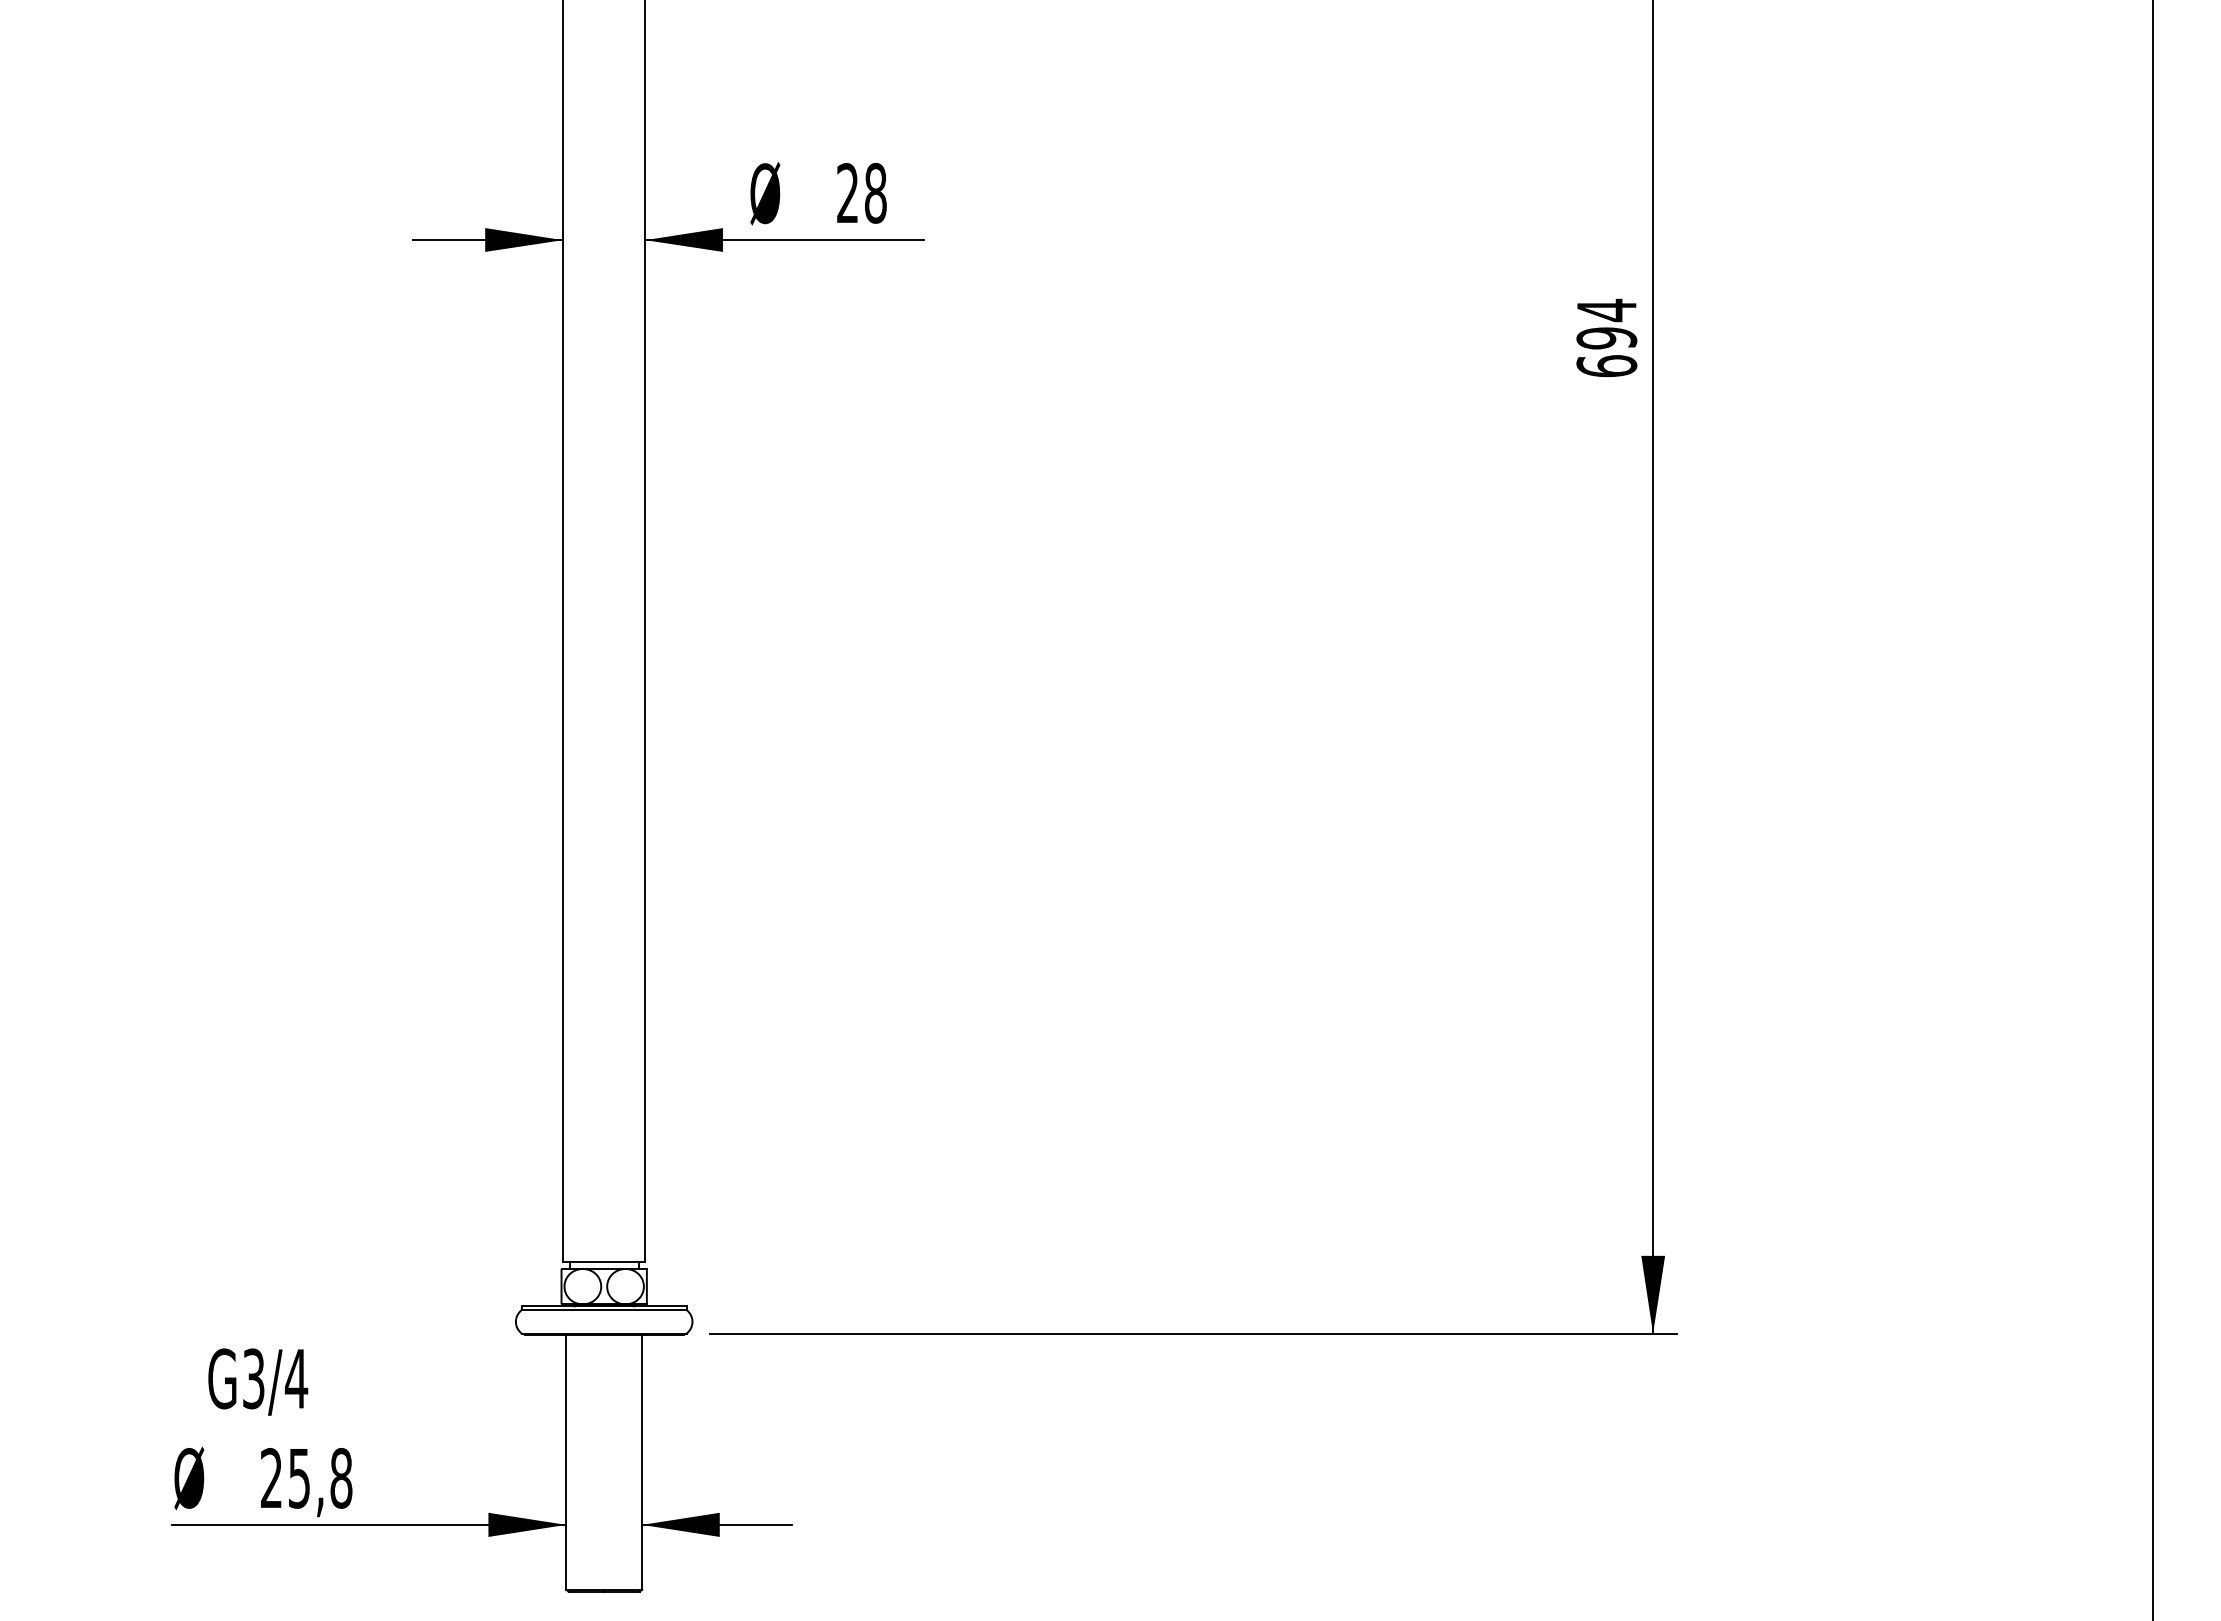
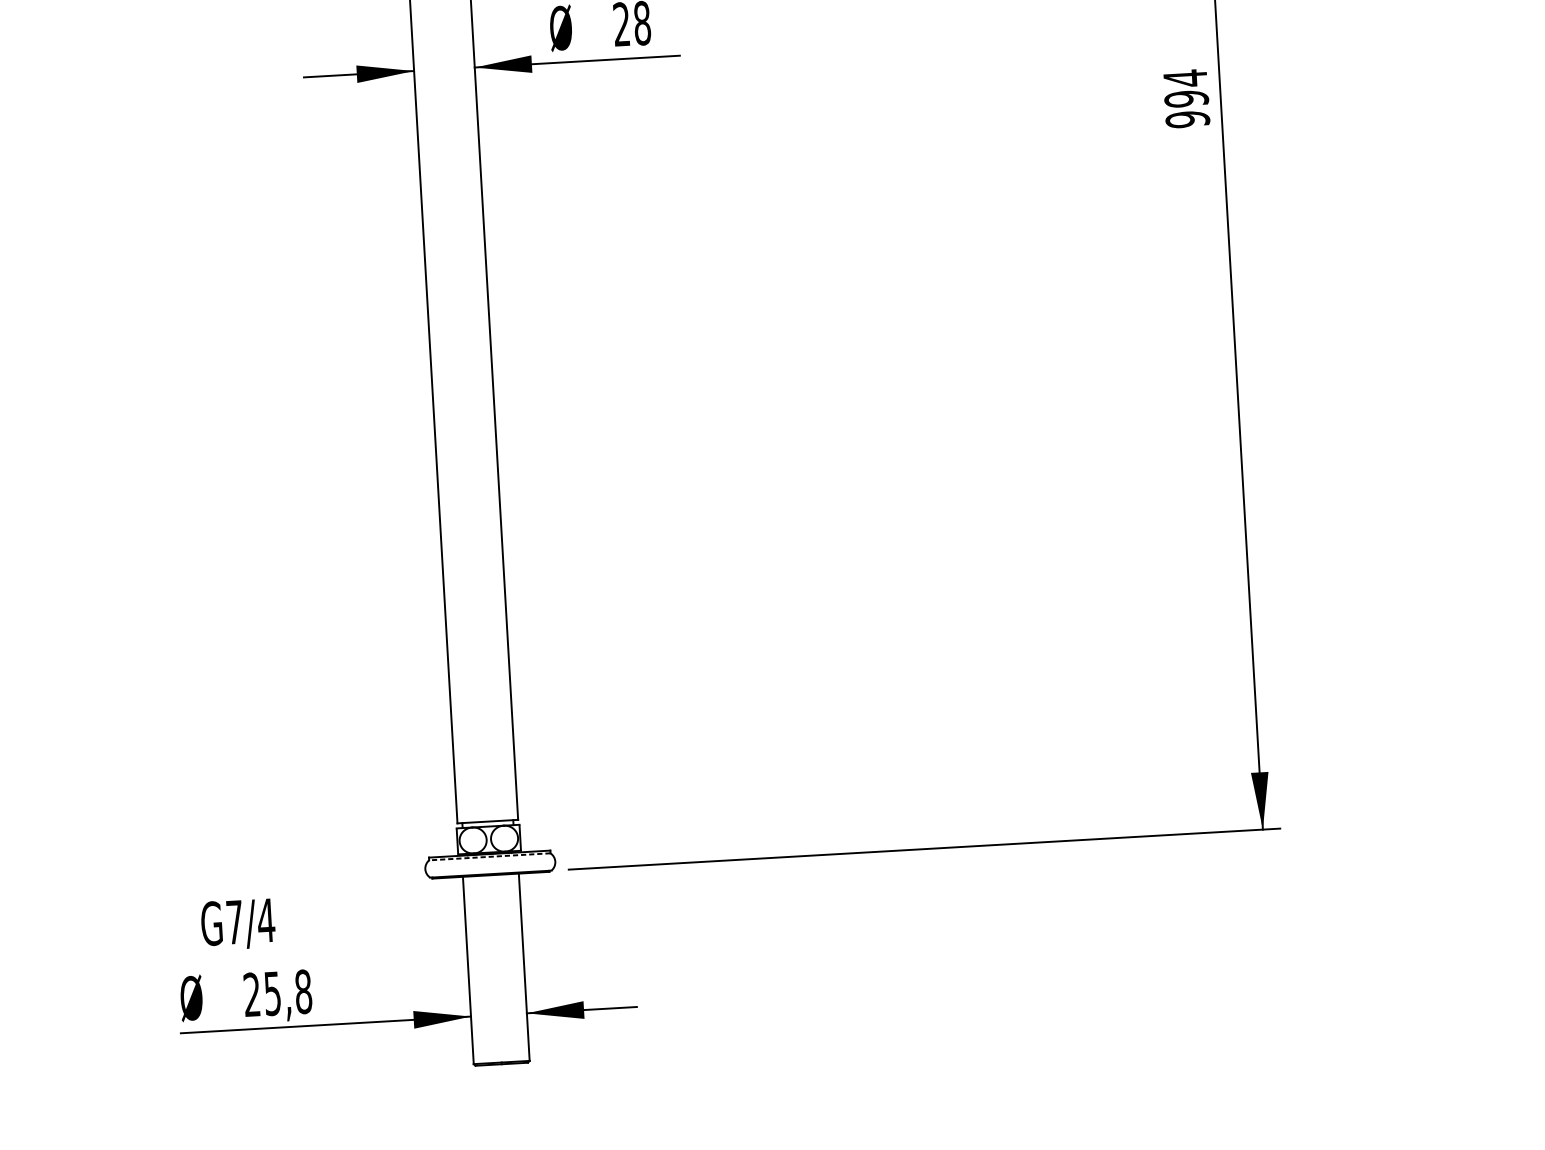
text: (1606, 366) -> (1187, 119), 694 -> 994
line: (603, 1310) -> (489, 857), solid -> dashed
text: (253, 1378) -> (234, 922), G3/4 -> G7/4

